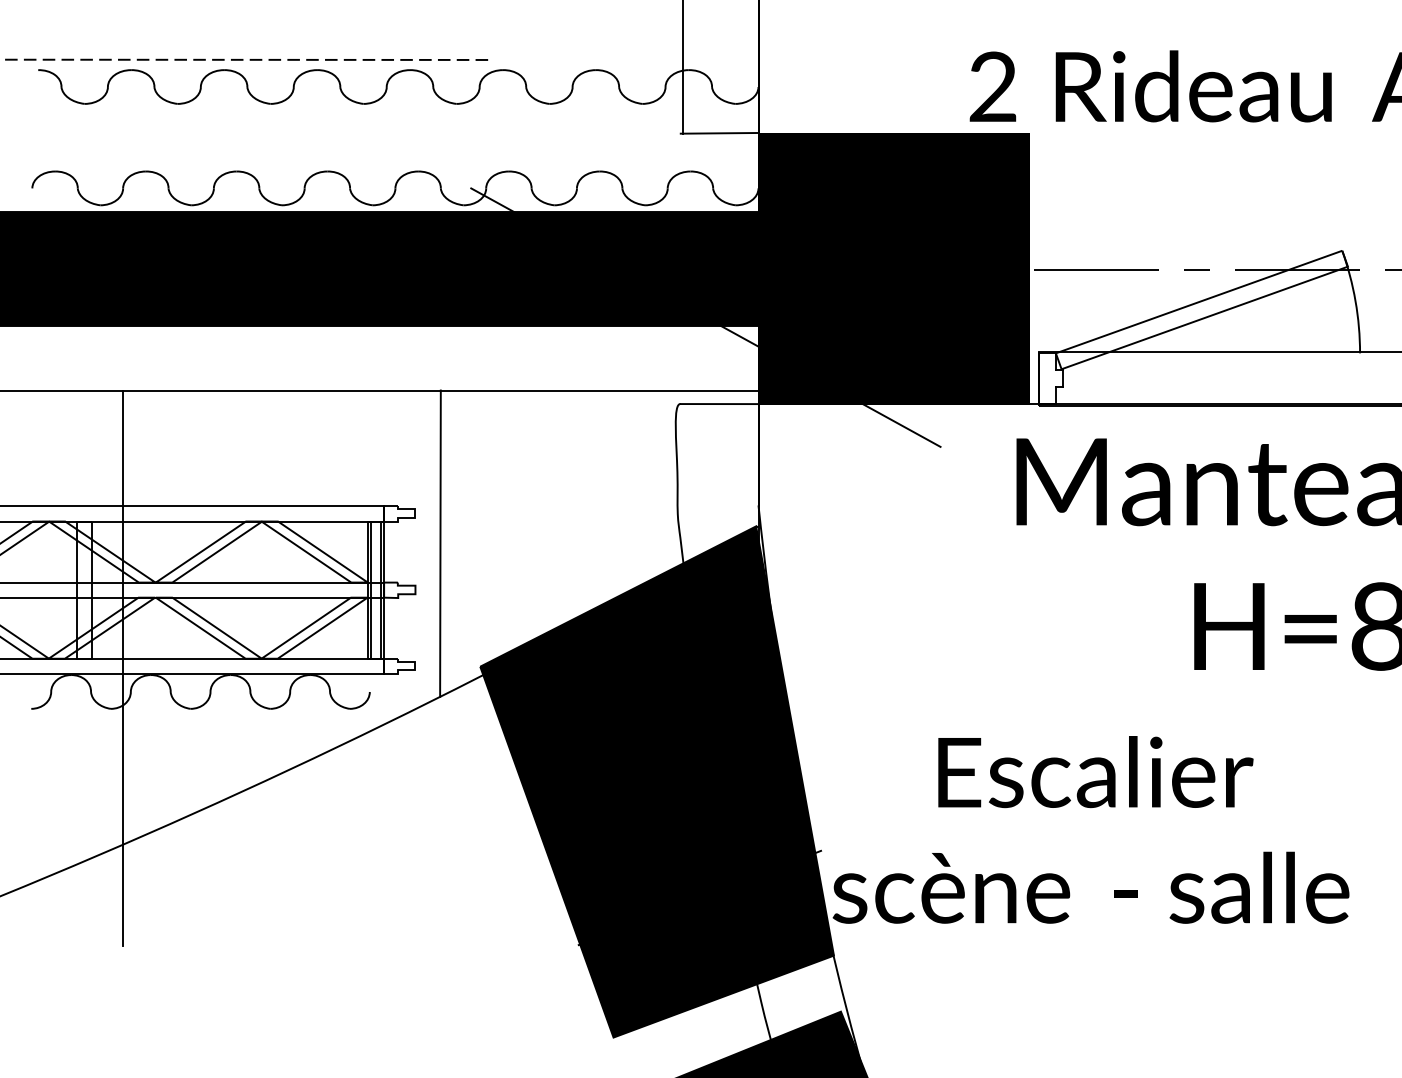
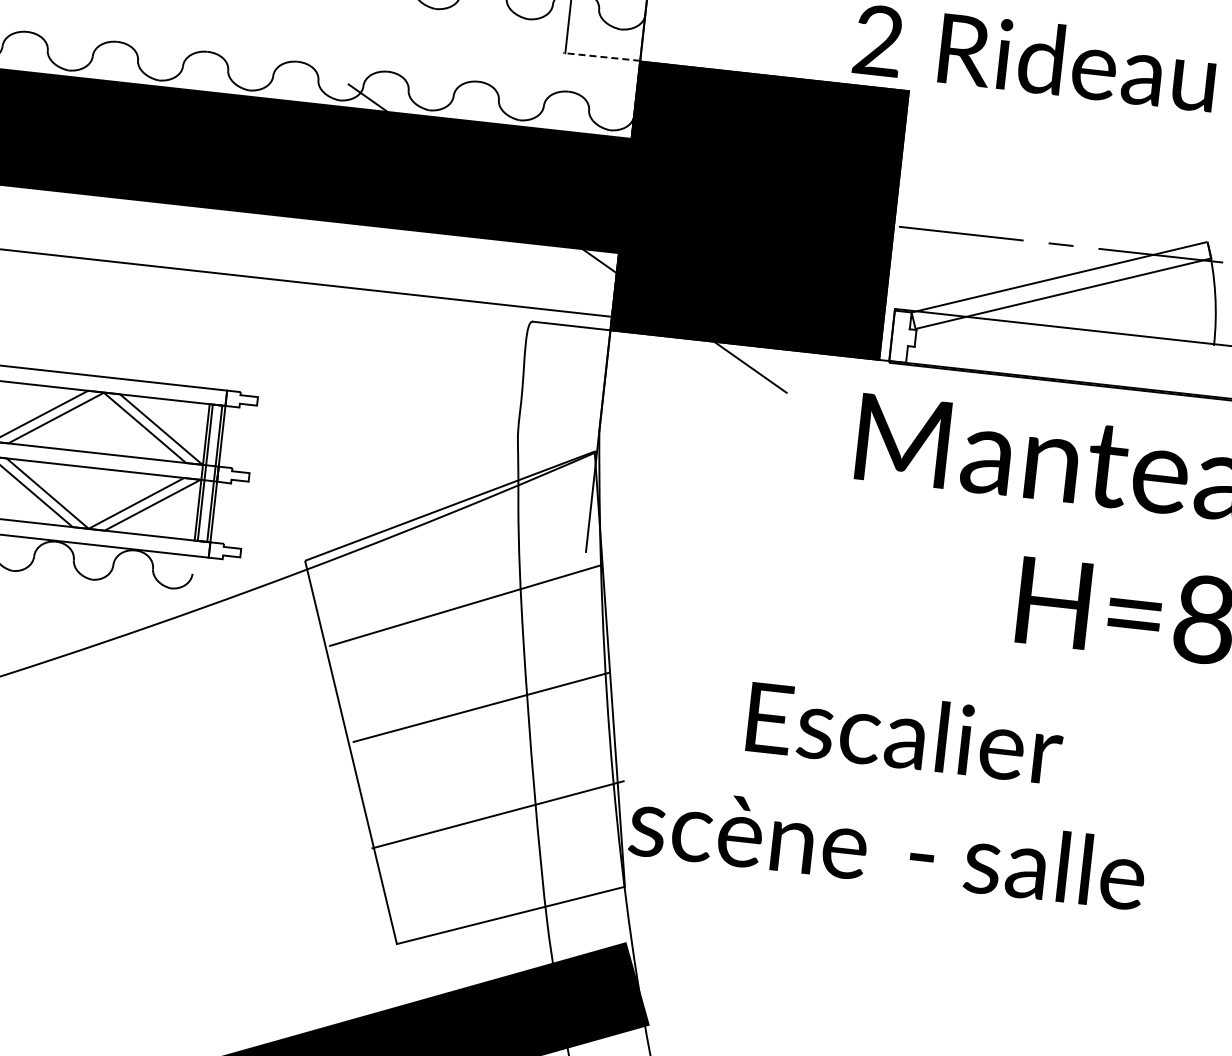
line: (719, 133) -> (601, 57), solid -> dashed
line: (440, 543) -> (279, 433), removed
fill: (656, 781) -> (467, 694), removed

